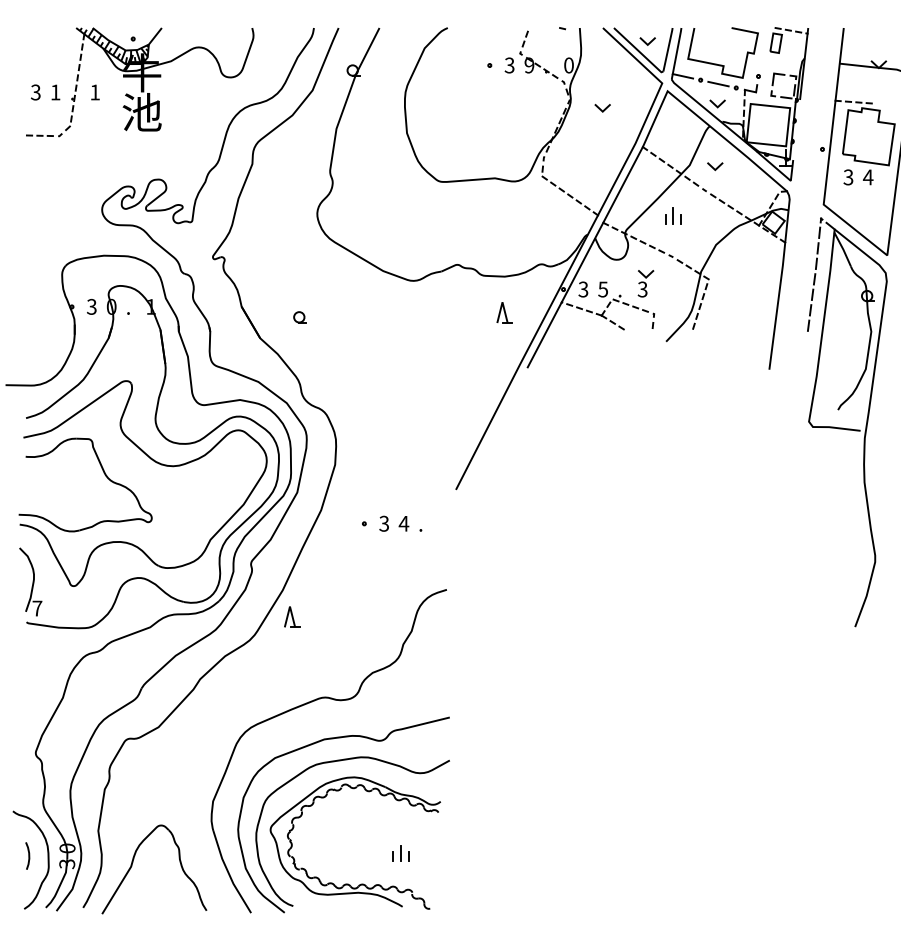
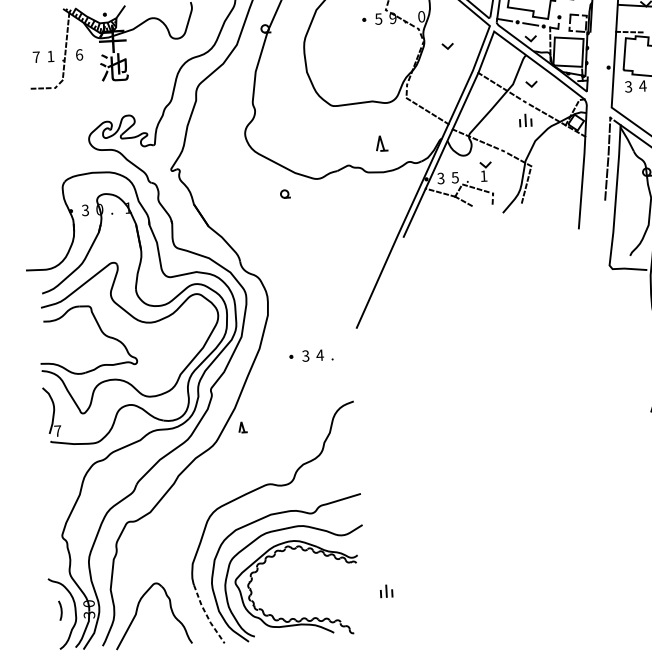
text: (509, 64) -> (378, 18), 3 -> 5
text: (35, 92) -> (36, 57), 3 -> 7
text: (95, 92) -> (79, 54), 1 -> 6
part: (673, 215) -> (525, 120), moved
text: (642, 289) -> (483, 176), 3 -> 1
part: (504, 312) -> (381, 143), moved
part: (299, 317) -> (284, 194), moved
part: (292, 616) -> (242, 426), size x0.7
part: (400, 853) -> (386, 591), moved
line: (229, 874) -> (207, 616), solid -> dashed

